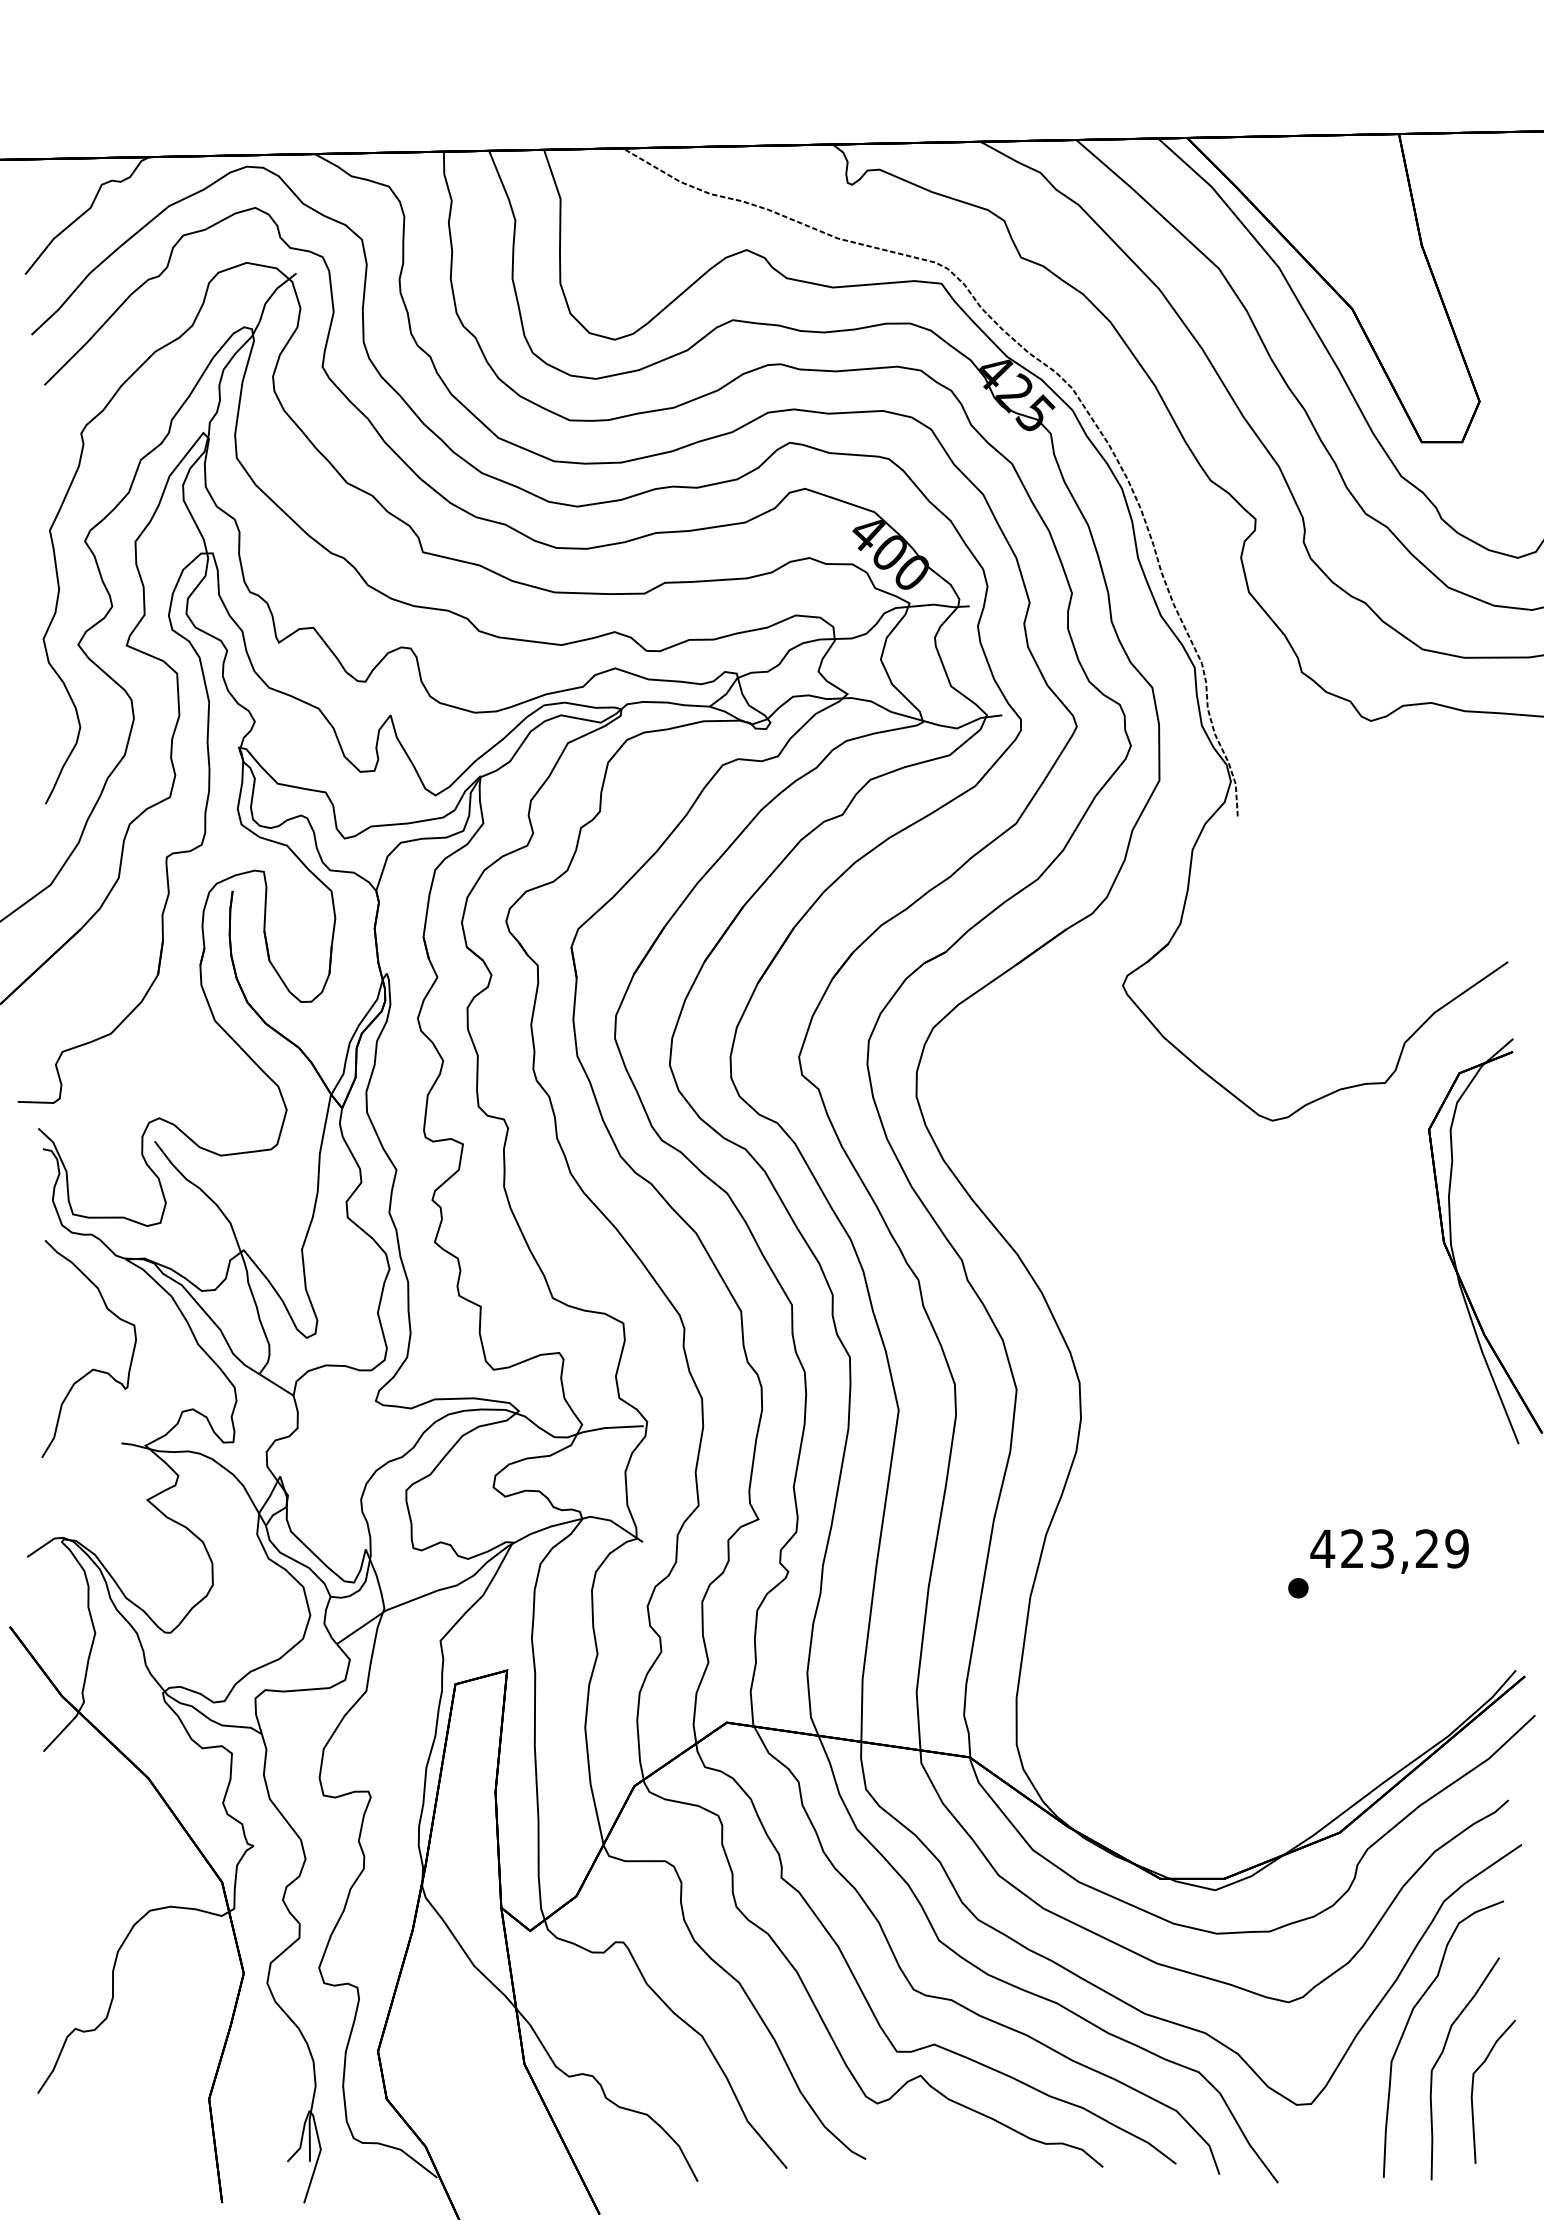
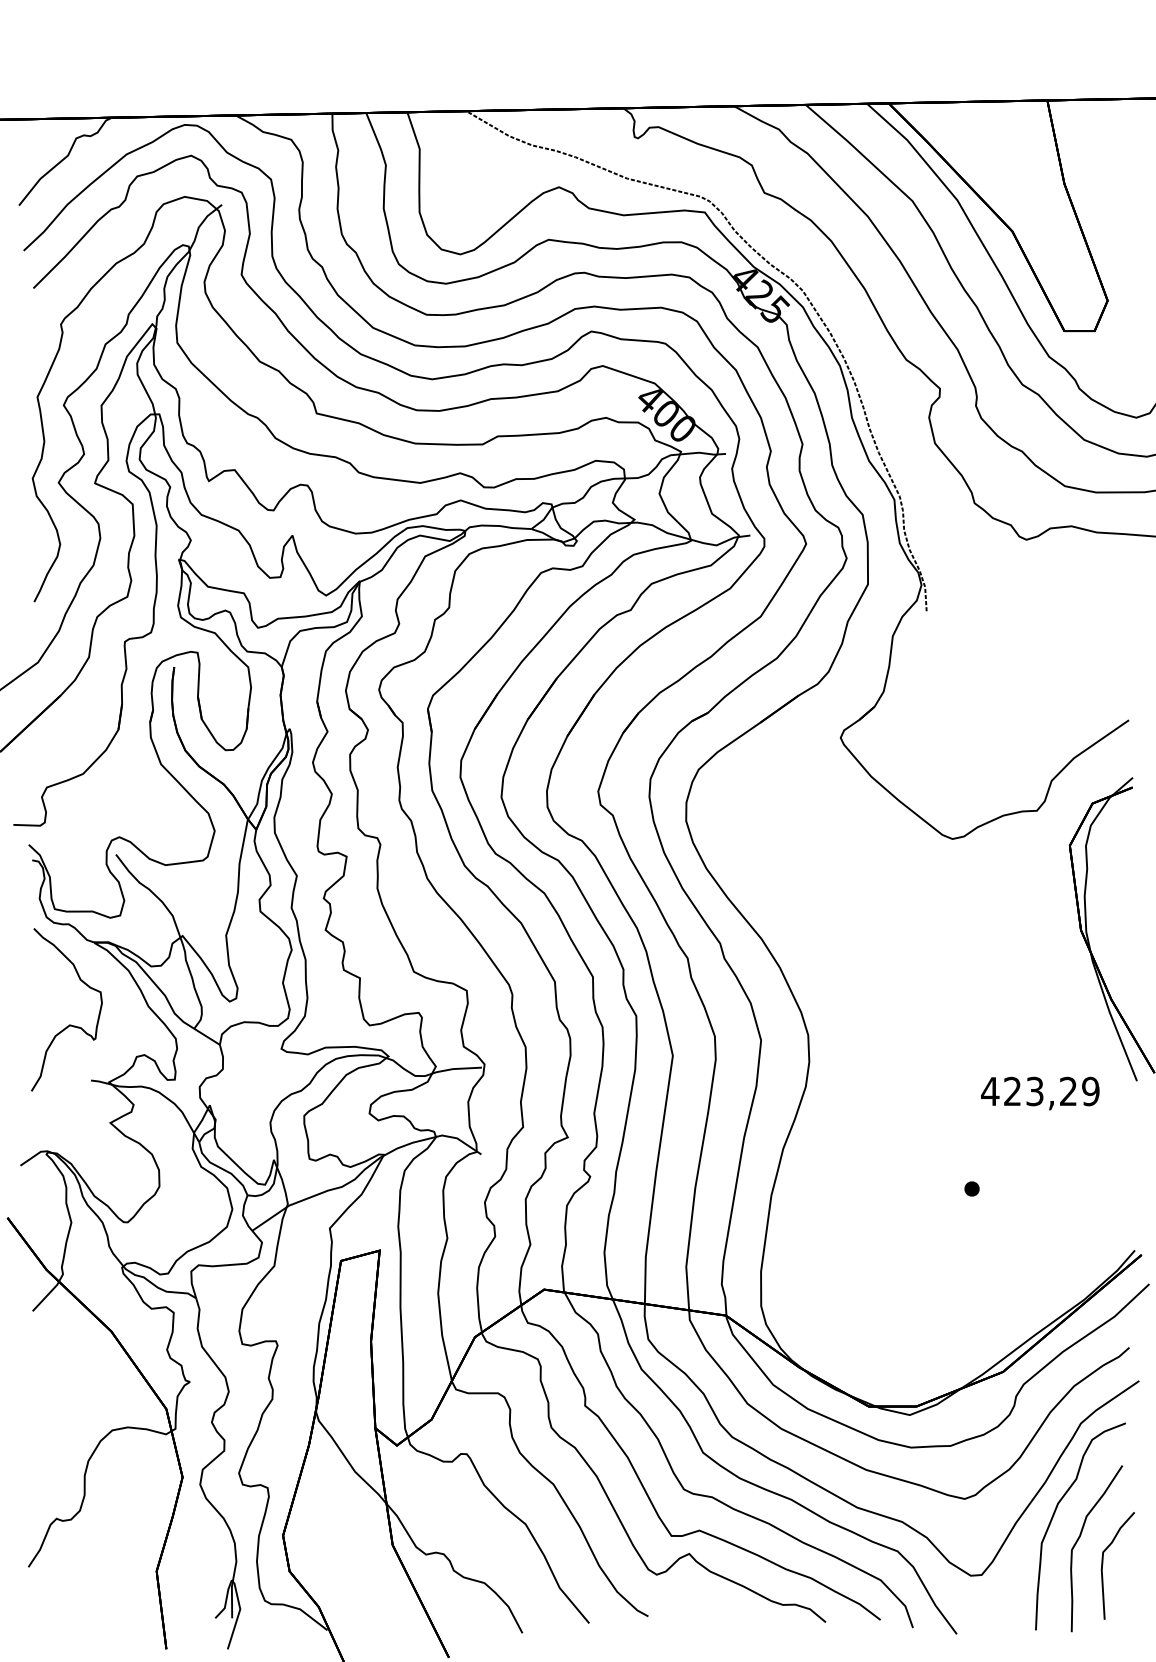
text: (1389, 1551) -> (1040, 1093), moved

